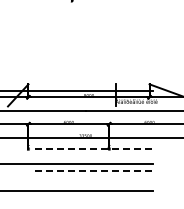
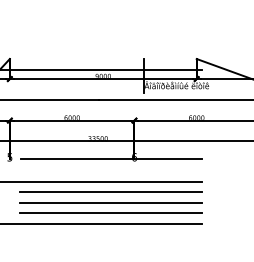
line: (94, 149) -> (111, 159), dashed -> solid
line: (94, 170) -> (111, 191), dashed -> solid
line: (93, 177) -> (110, 202), added
line: (93, 184) -> (110, 213), added

